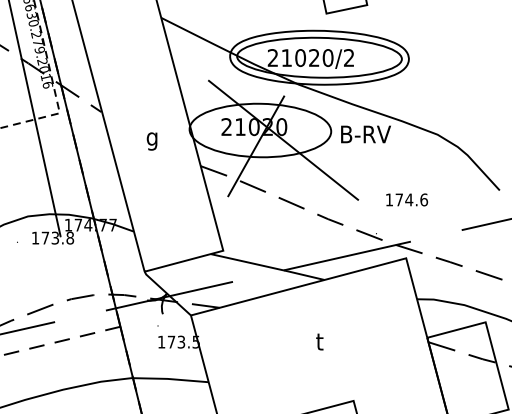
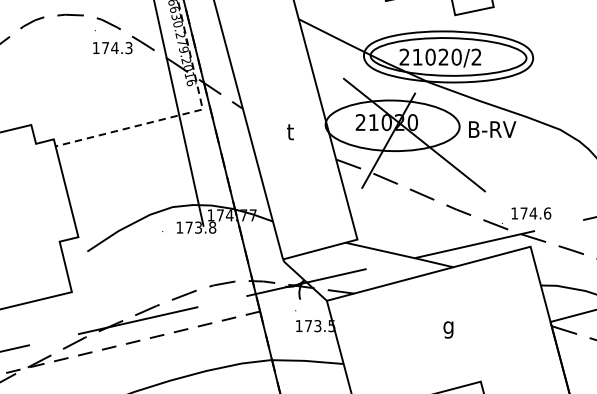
text: (152, 139) -> (290, 134), g -> t
text: (407, 199) -> (531, 213), moved
text: (319, 344) -> (448, 328), t -> g

